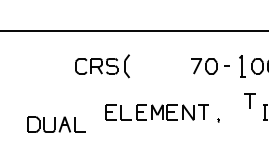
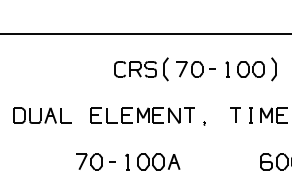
part: (102, 66) -> (141, 69), moved
part: (241, 66) -> (227, 69), size x0.71
part: (249, 100) -> (235, 114), moved
part: (56, 124) -> (42, 115), moved

